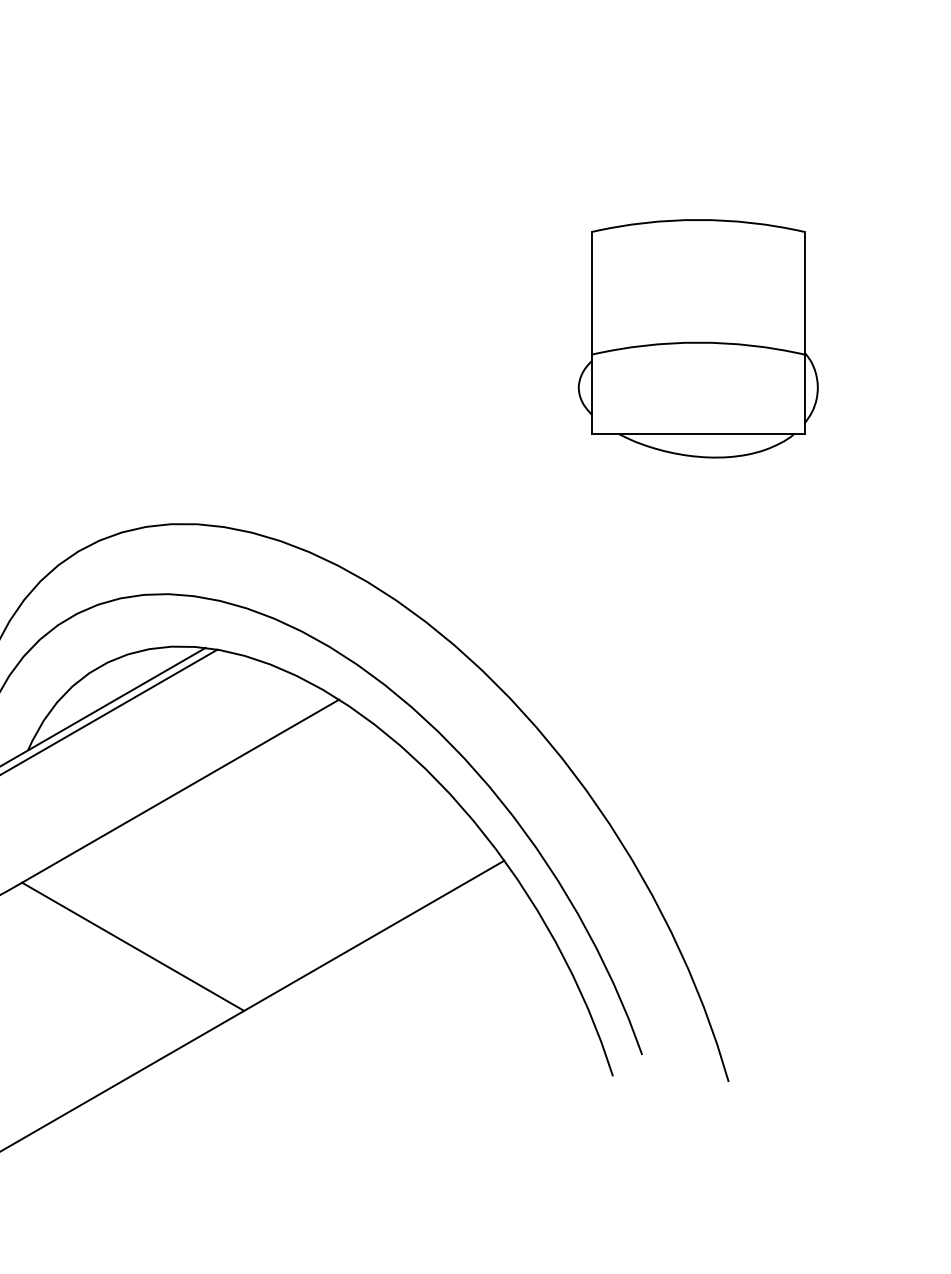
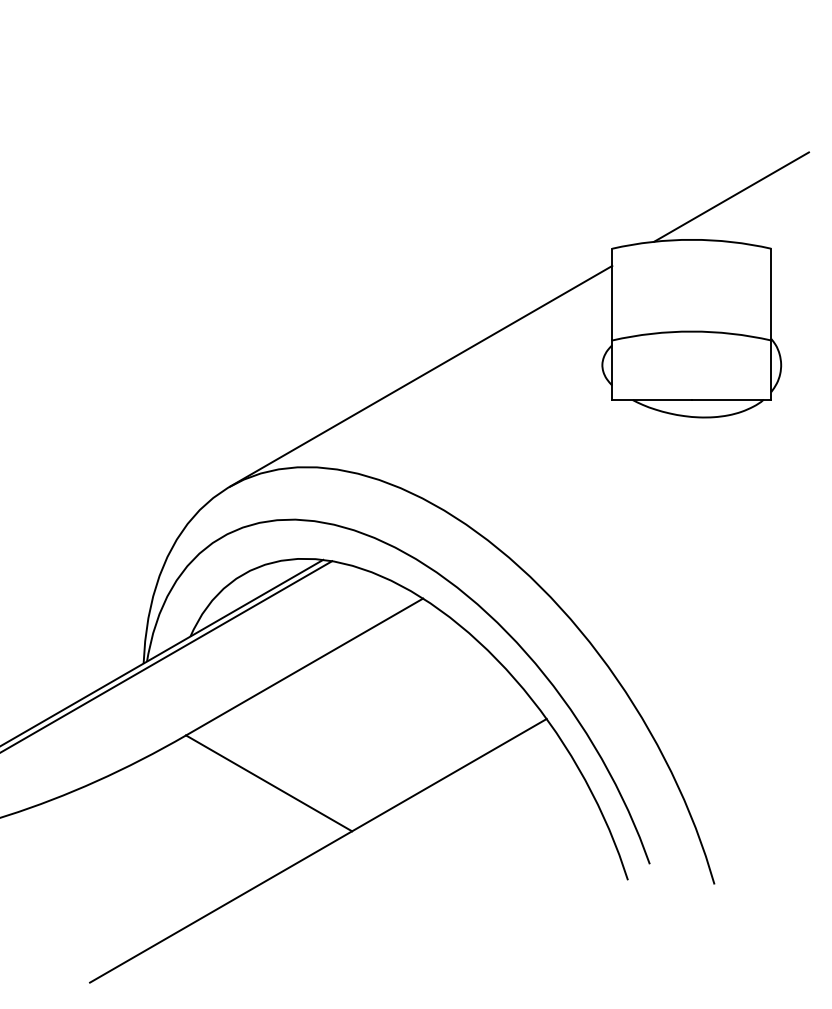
line: (751, 162) -> (731, 196), added
line: (335, 401) -> (420, 375), added

